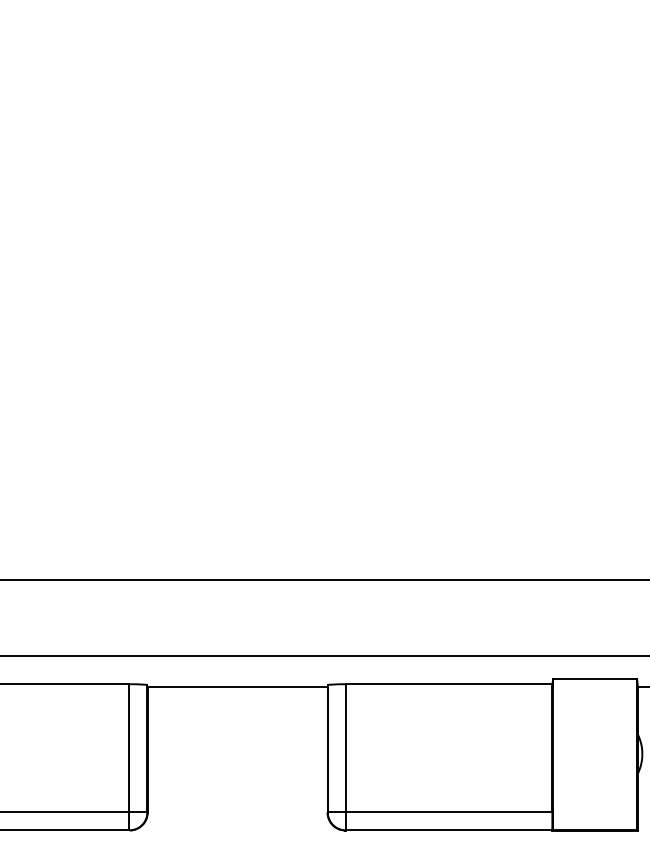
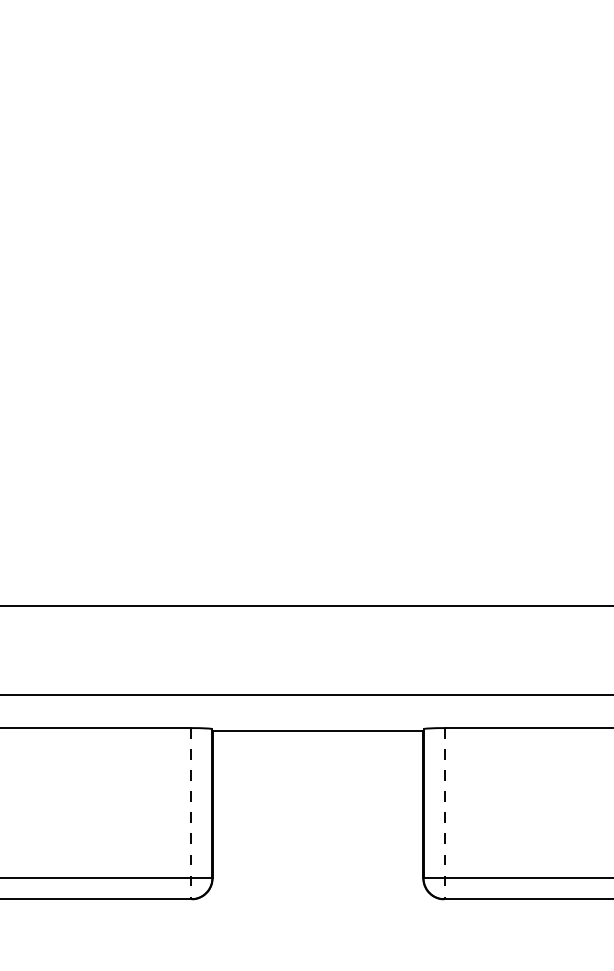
line: (129, 757) -> (191, 813), solid -> dashed
line: (345, 757) -> (444, 813), solid -> dashed

